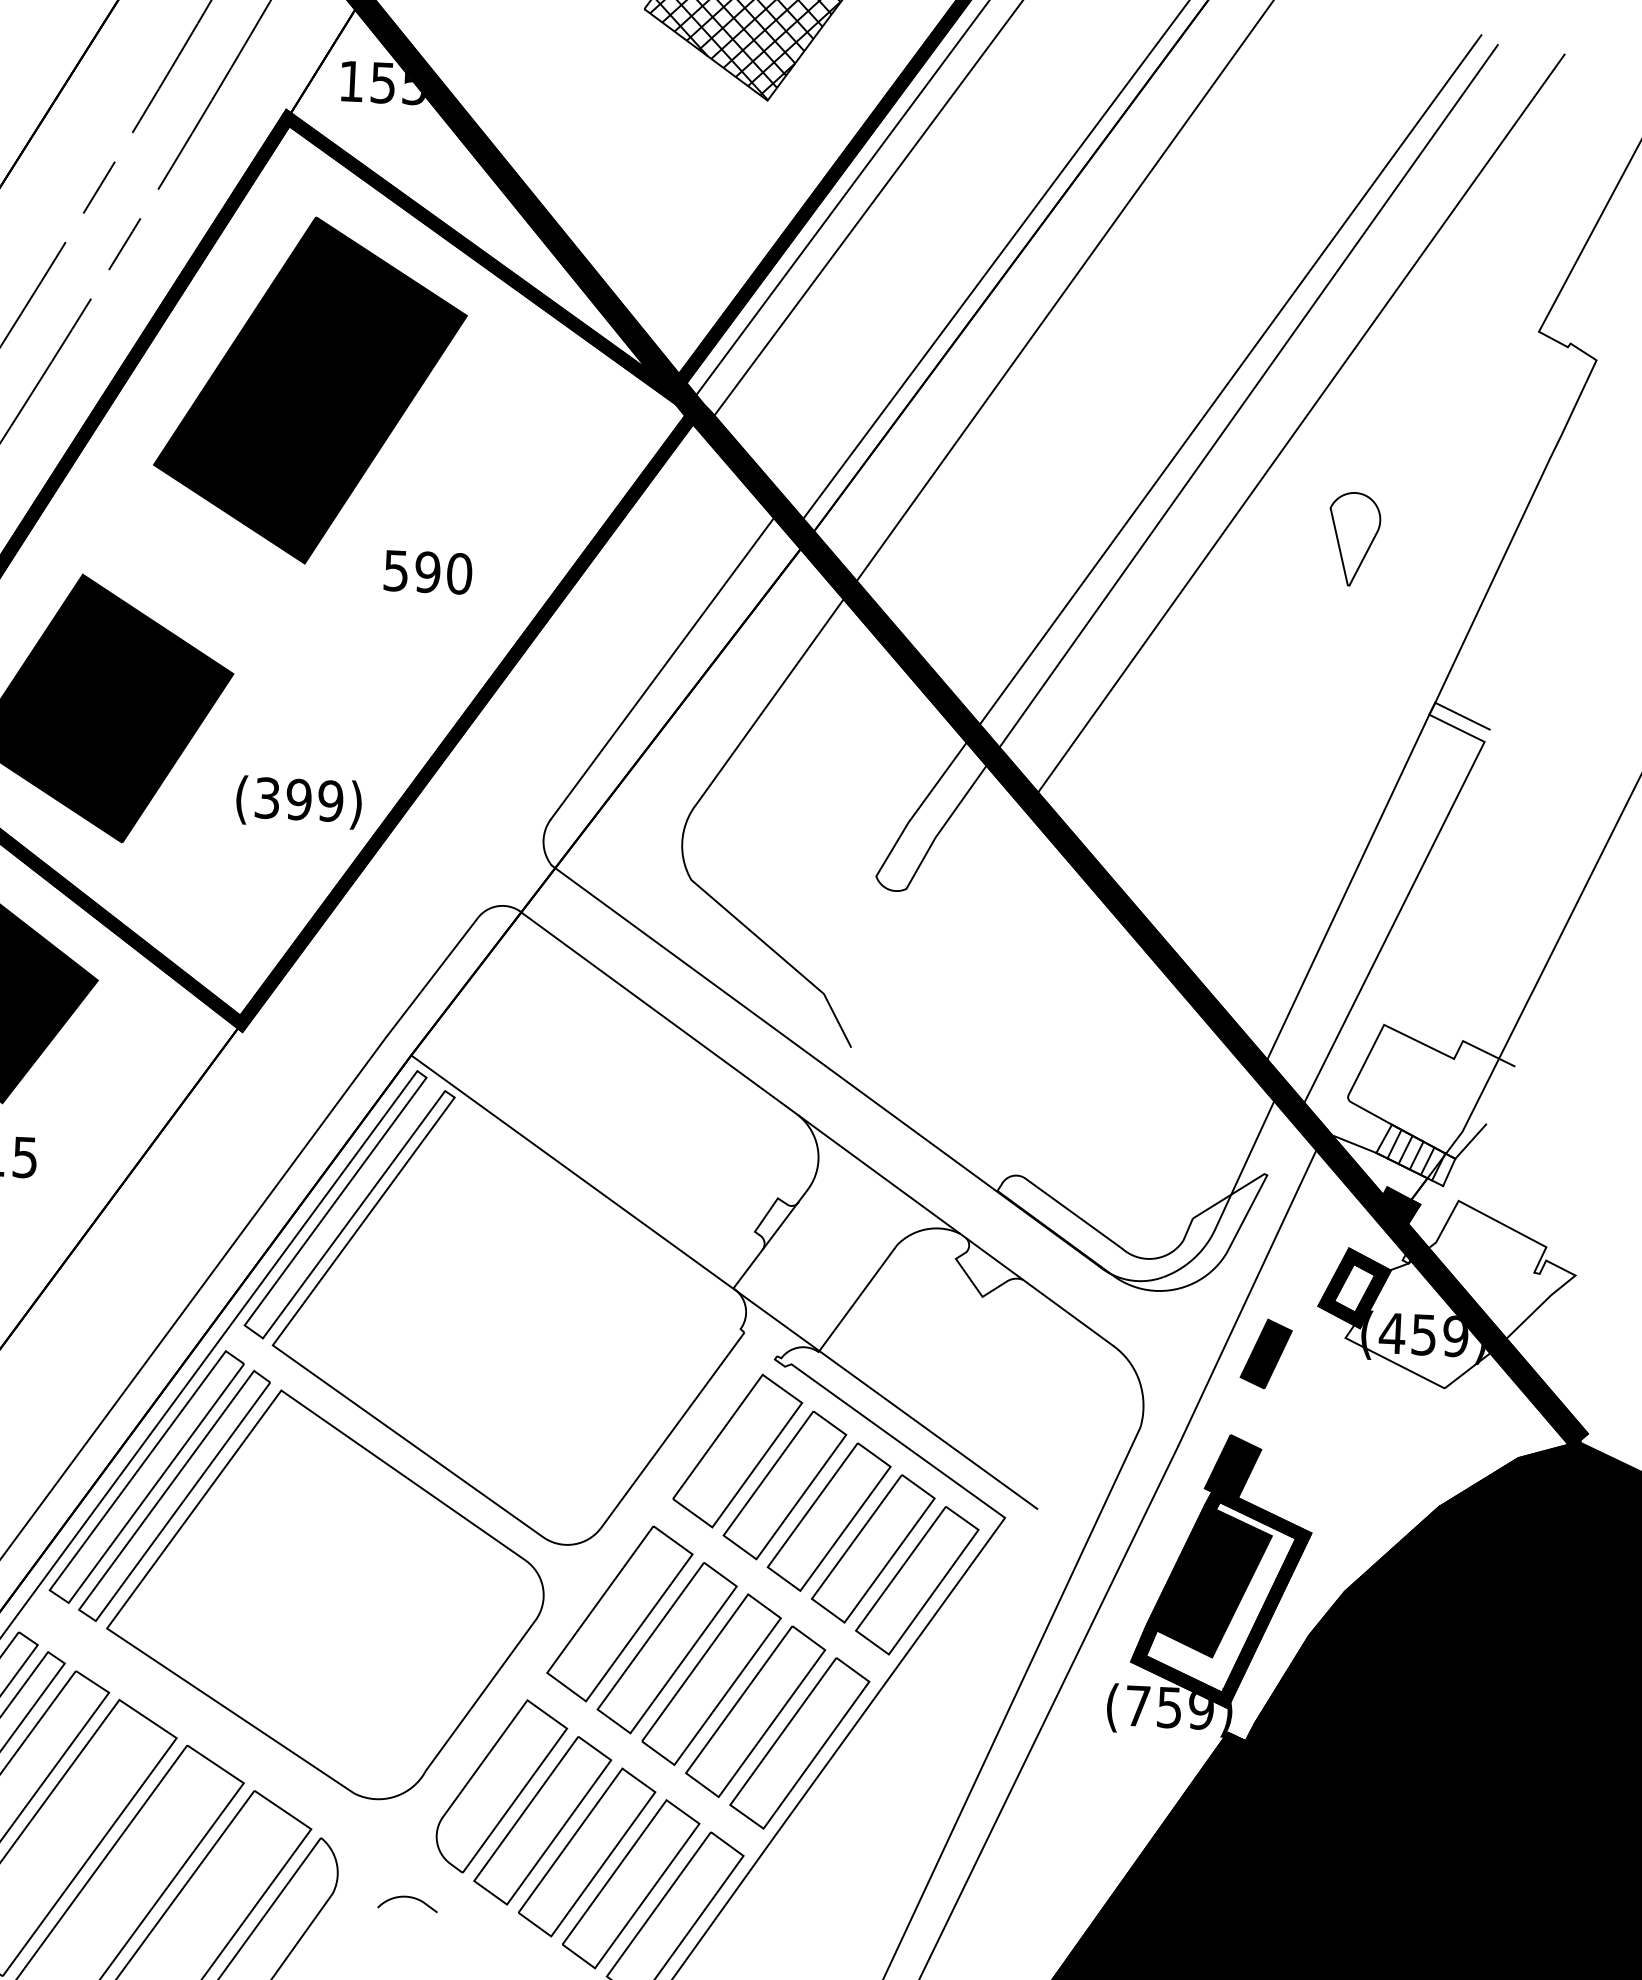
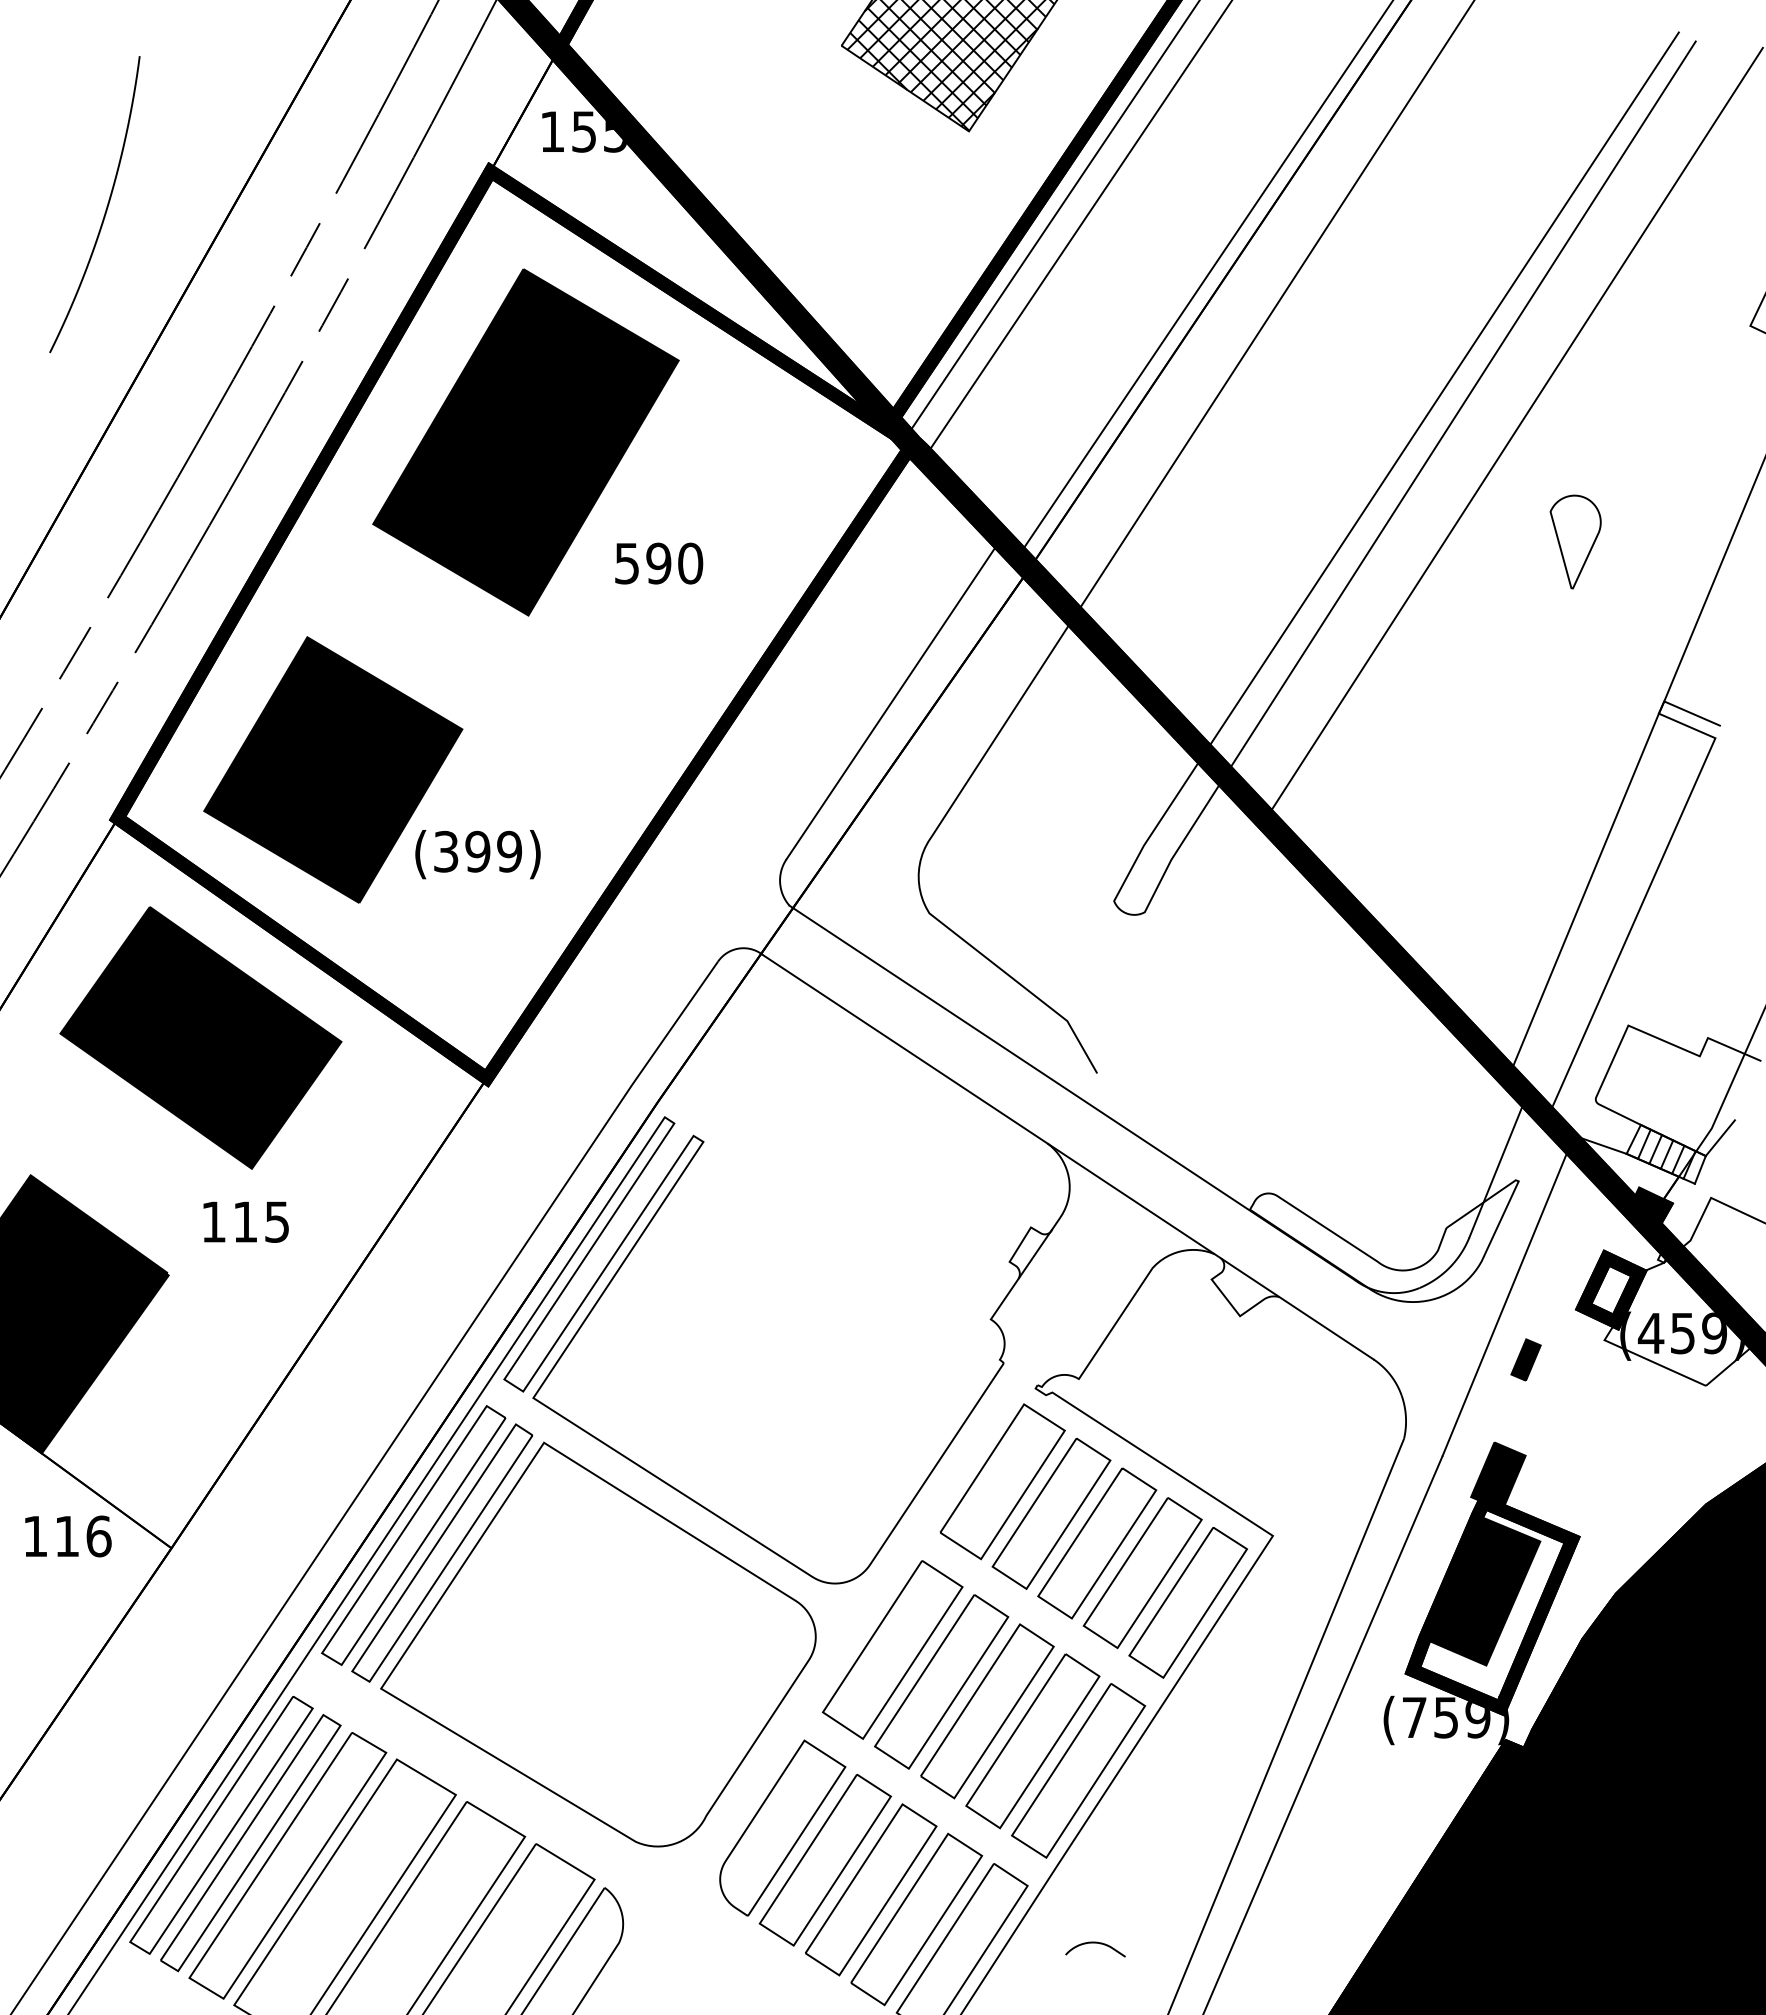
text: (428, 572) -> (659, 563), moved
text: (298, 802) -> (477, 854), moved
line: (724, 1282) -> (981, 1313), removed
part: (1265, 1353) -> (1525, 1359), size x0.6
curve: (408, 1897) -> (1095, 1943), moved

